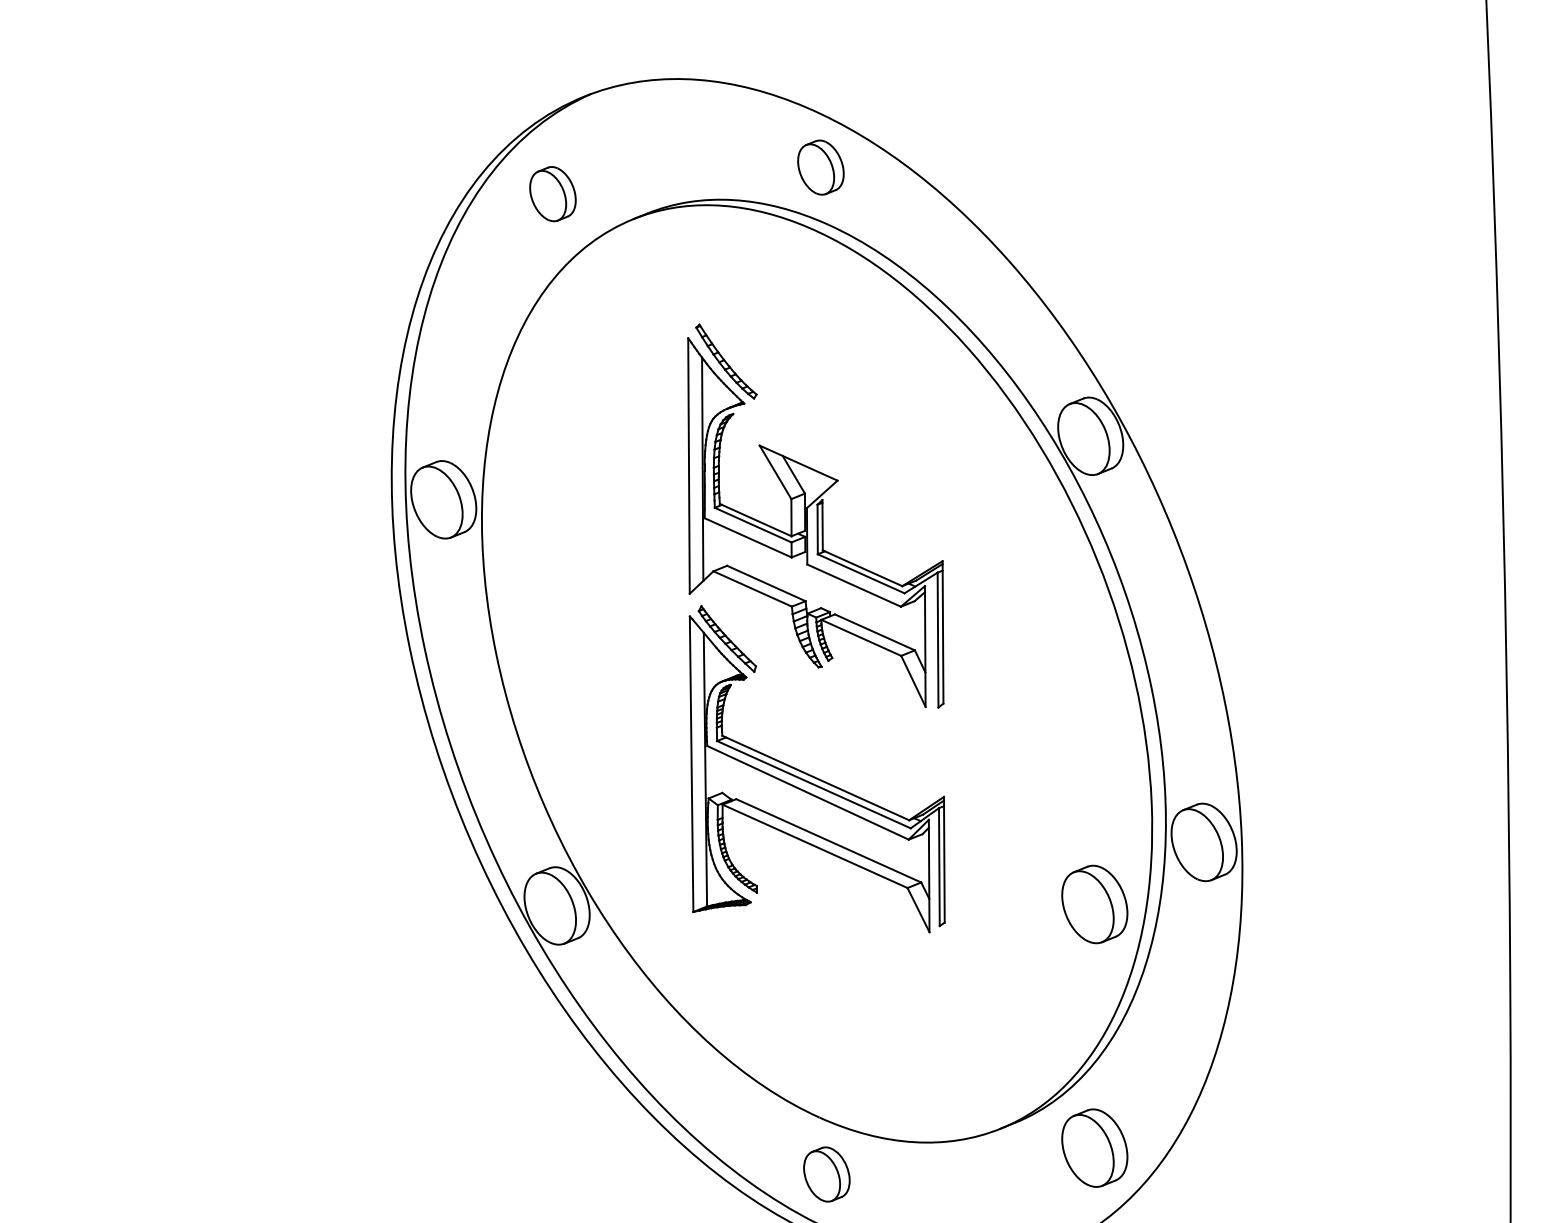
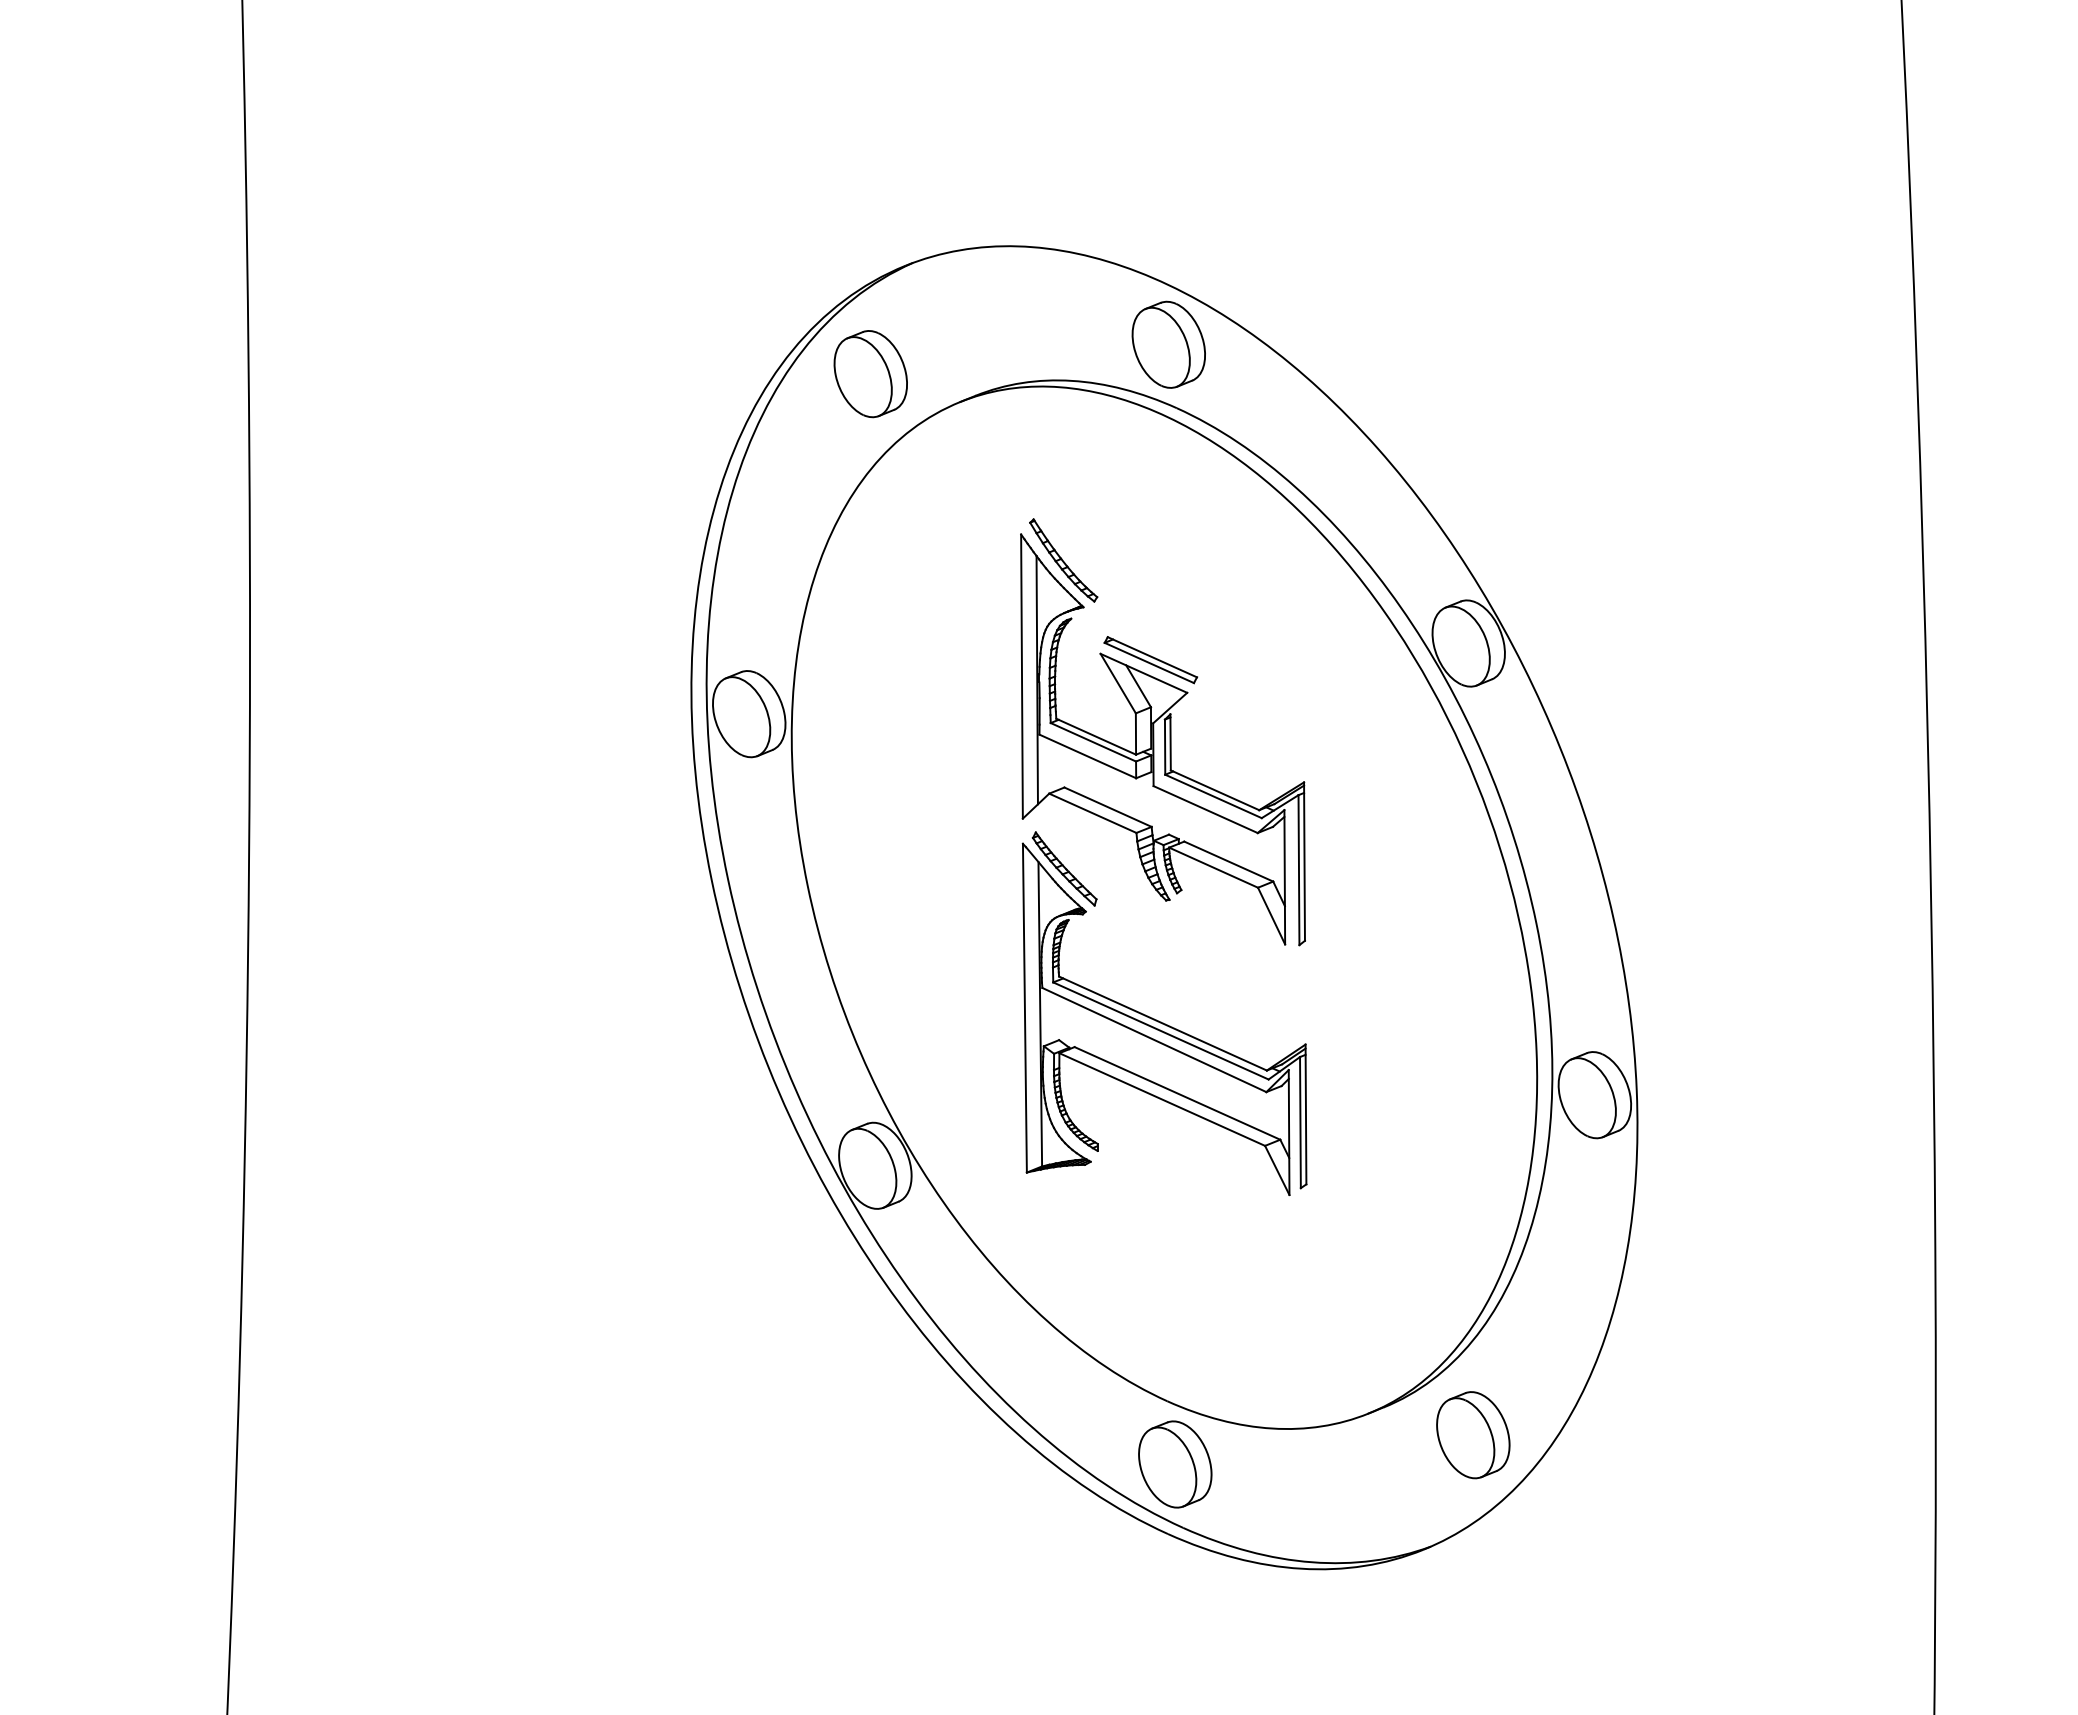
part: (820, 167) -> (1168, 344), size x1.43
part: (552, 194) -> (870, 374), size x1.43
part: (804, 451) -> (1150, 660), added
part: (1094, 904) -> (1473, 1164), removed
part: (827, 1174) -> (1175, 1464), size x1.43

